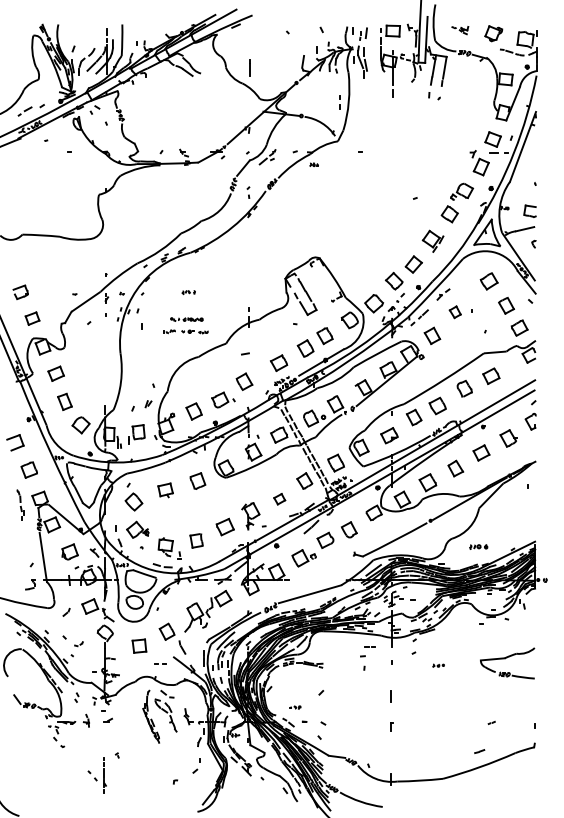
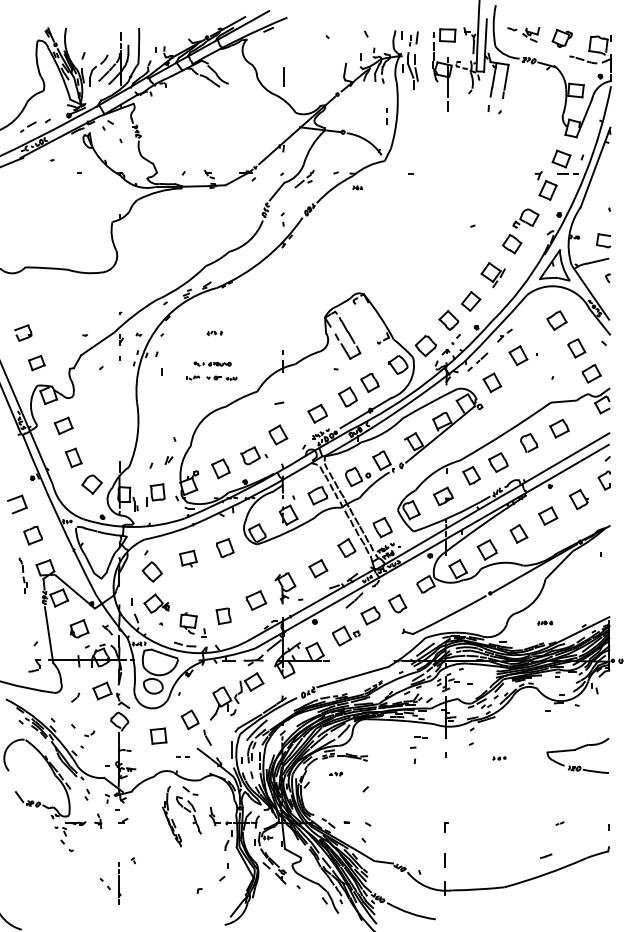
part: (459, 30) -> (523, 34), size x1.67
part: (455, 312) -> (518, 355), size x1.43
part: (279, 498) -> (318, 568), size x1.43
part: (479, 546) -> (545, 622), size x0.71
line: (390, 696) -> (444, 860), moved
part: (295, 707) -> (336, 773), moved

